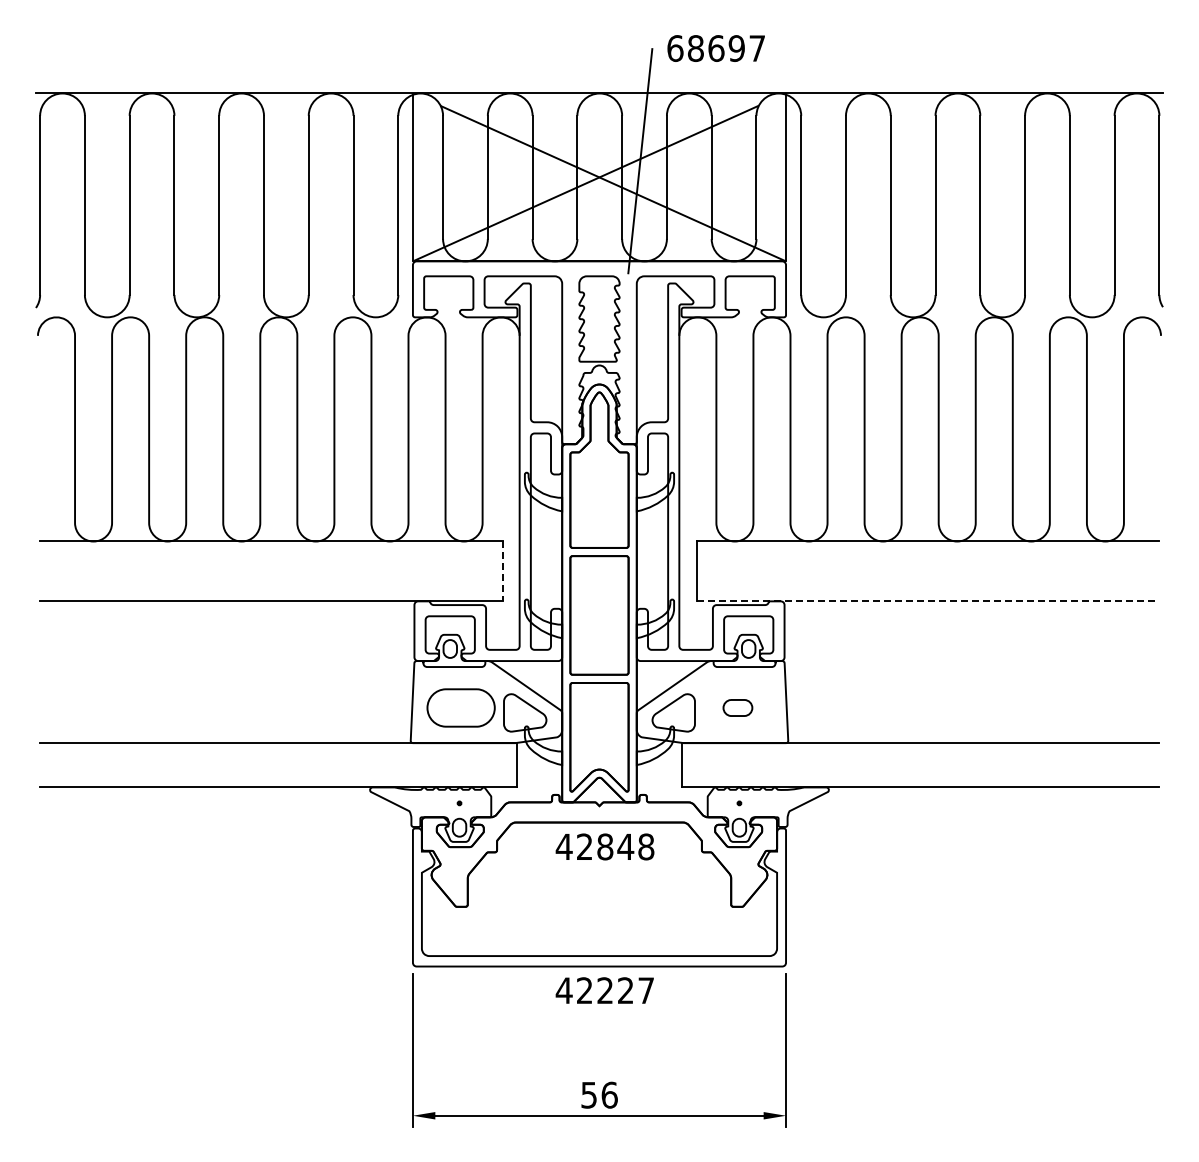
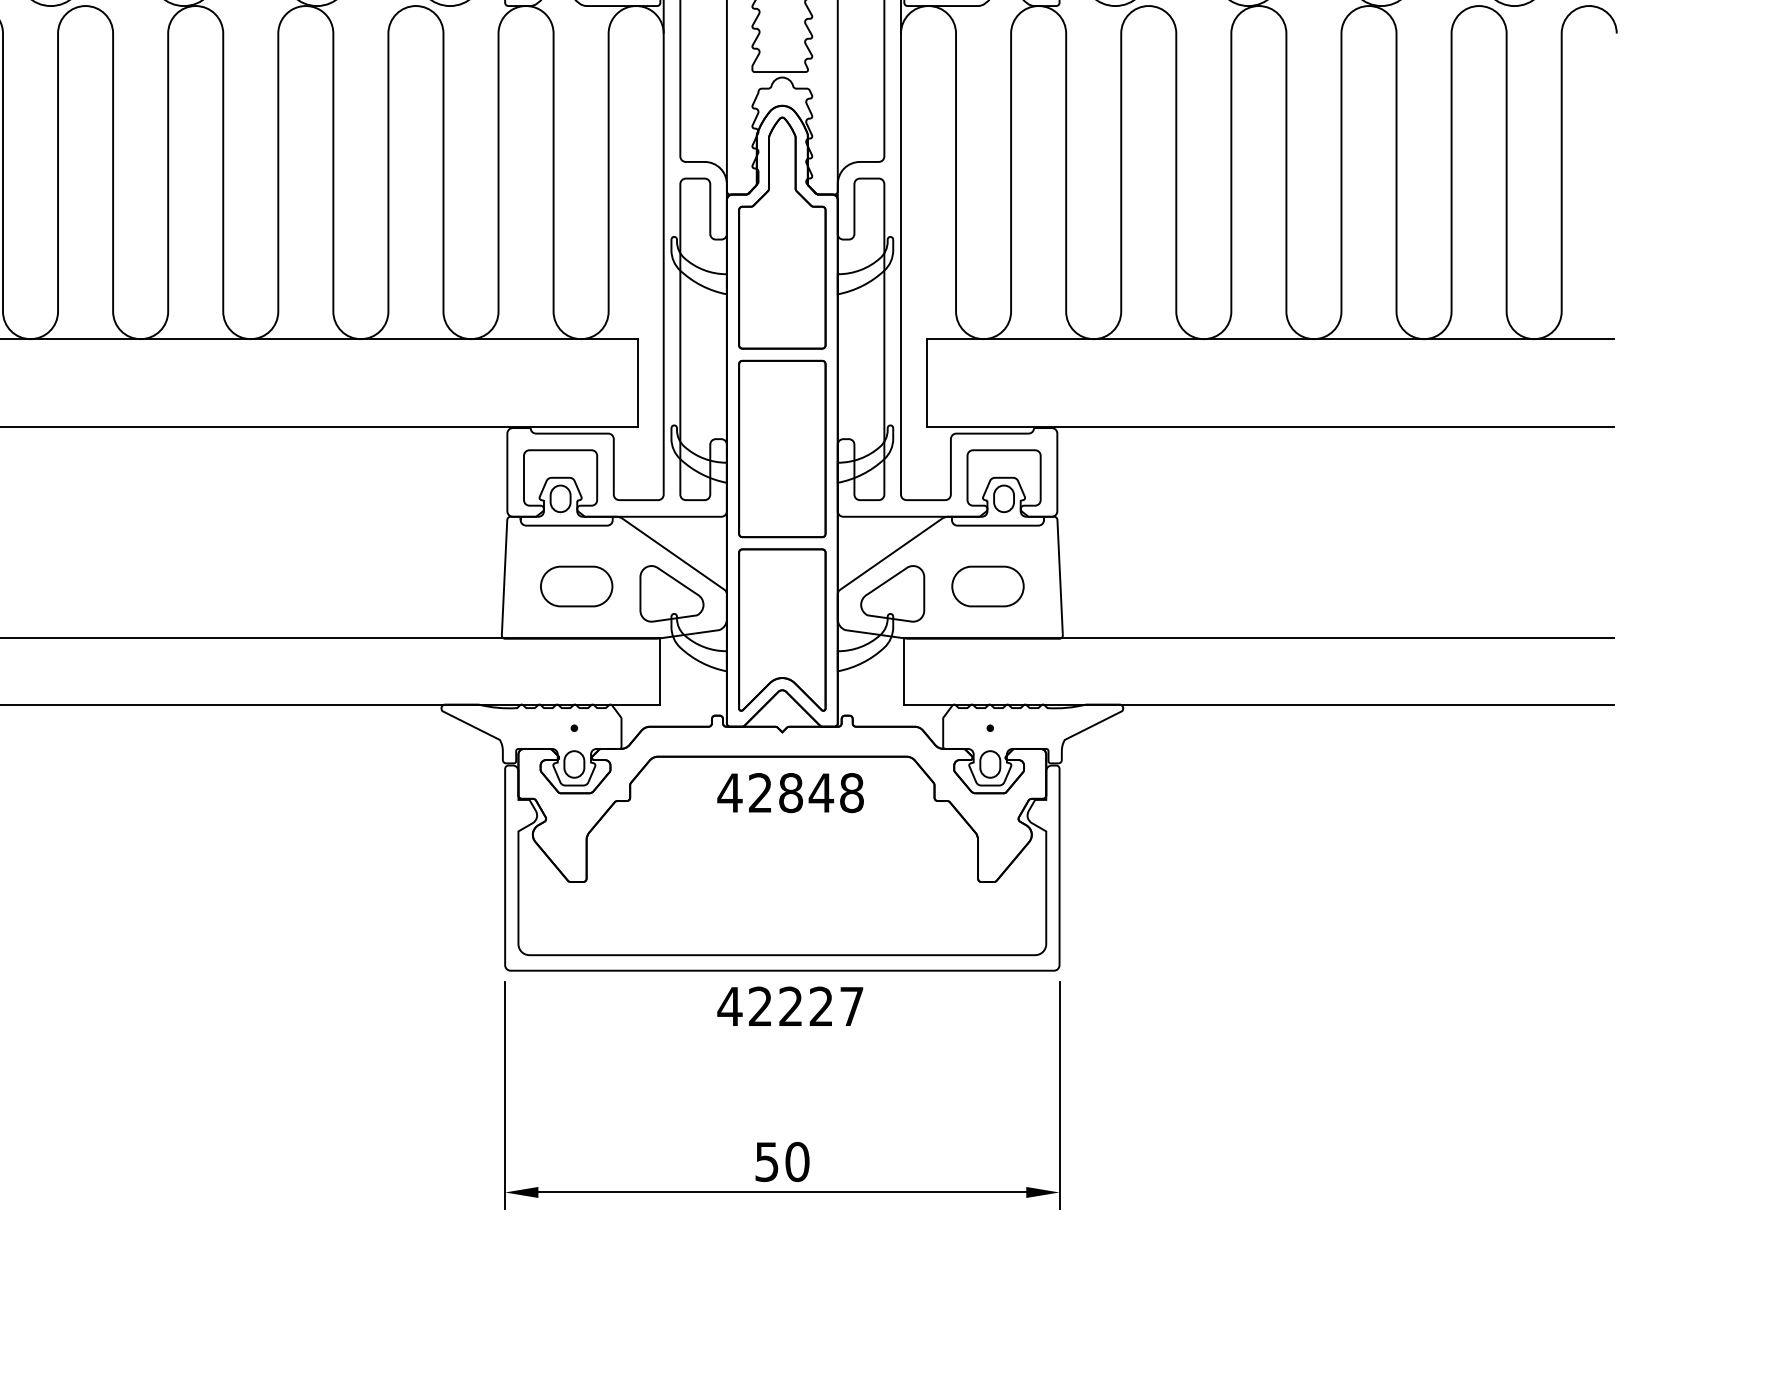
line: (502, 571) -> (638, 383), dashed -> solid
line: (928, 600) -> (1271, 426), dashed -> solid
part: (460, 707) -> (575, 585), size x0.71
part: (737, 707) -> (987, 585), size x1.67
text: (609, 1094) -> (797, 1160), 56 -> 50

